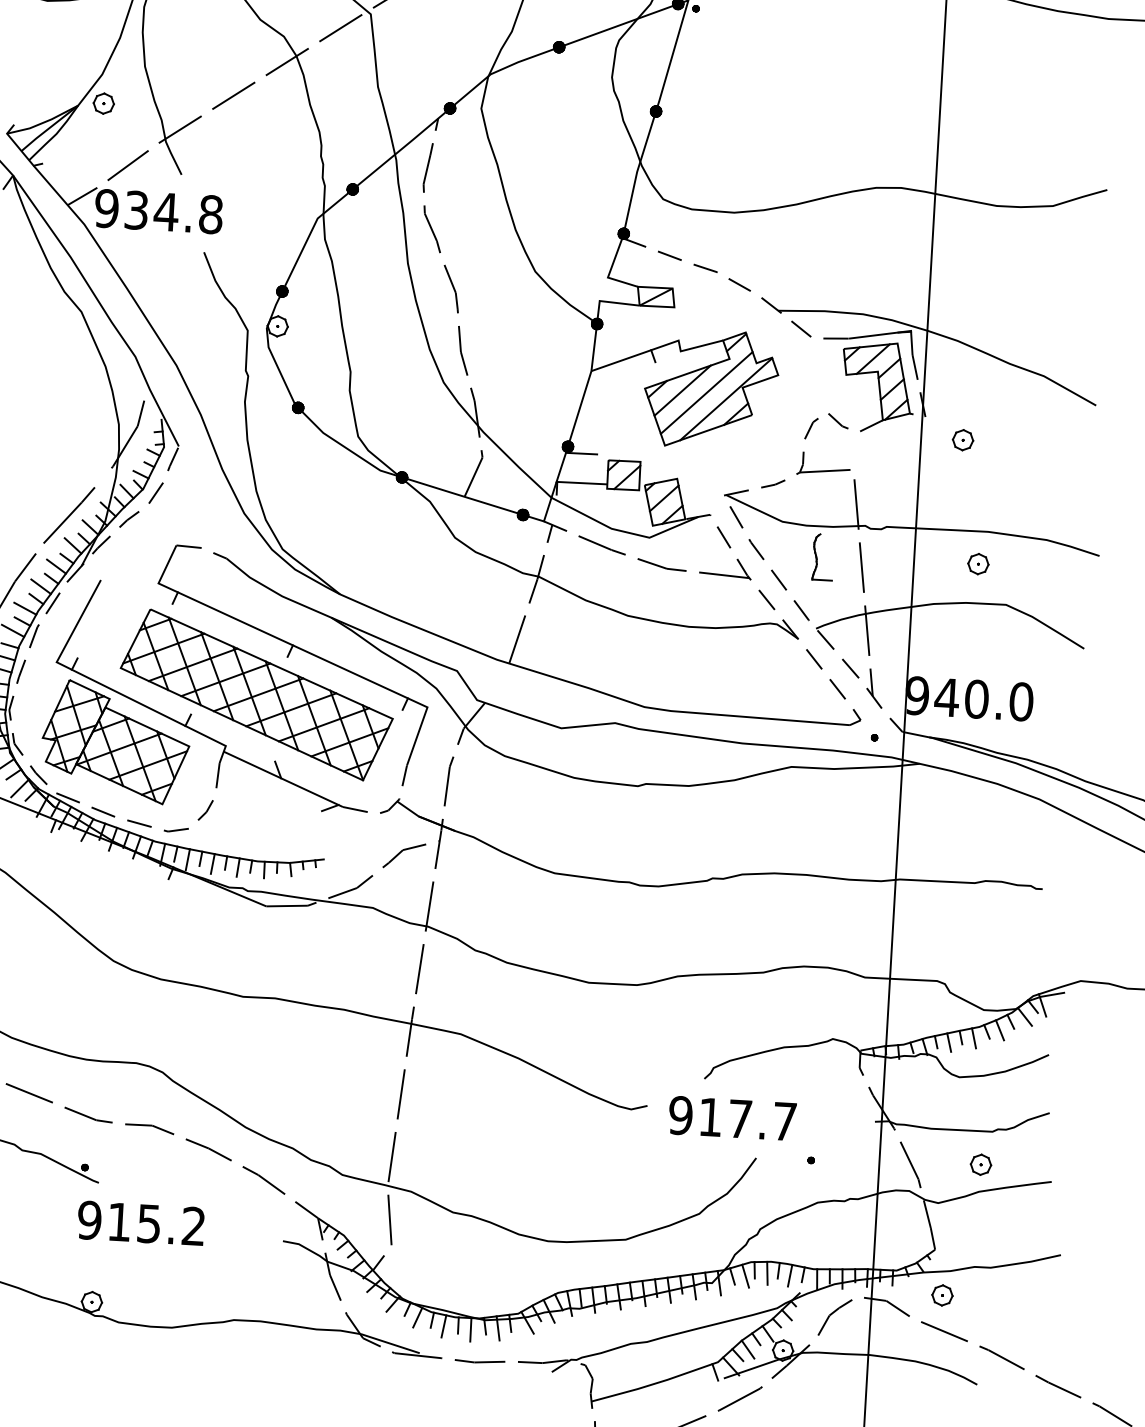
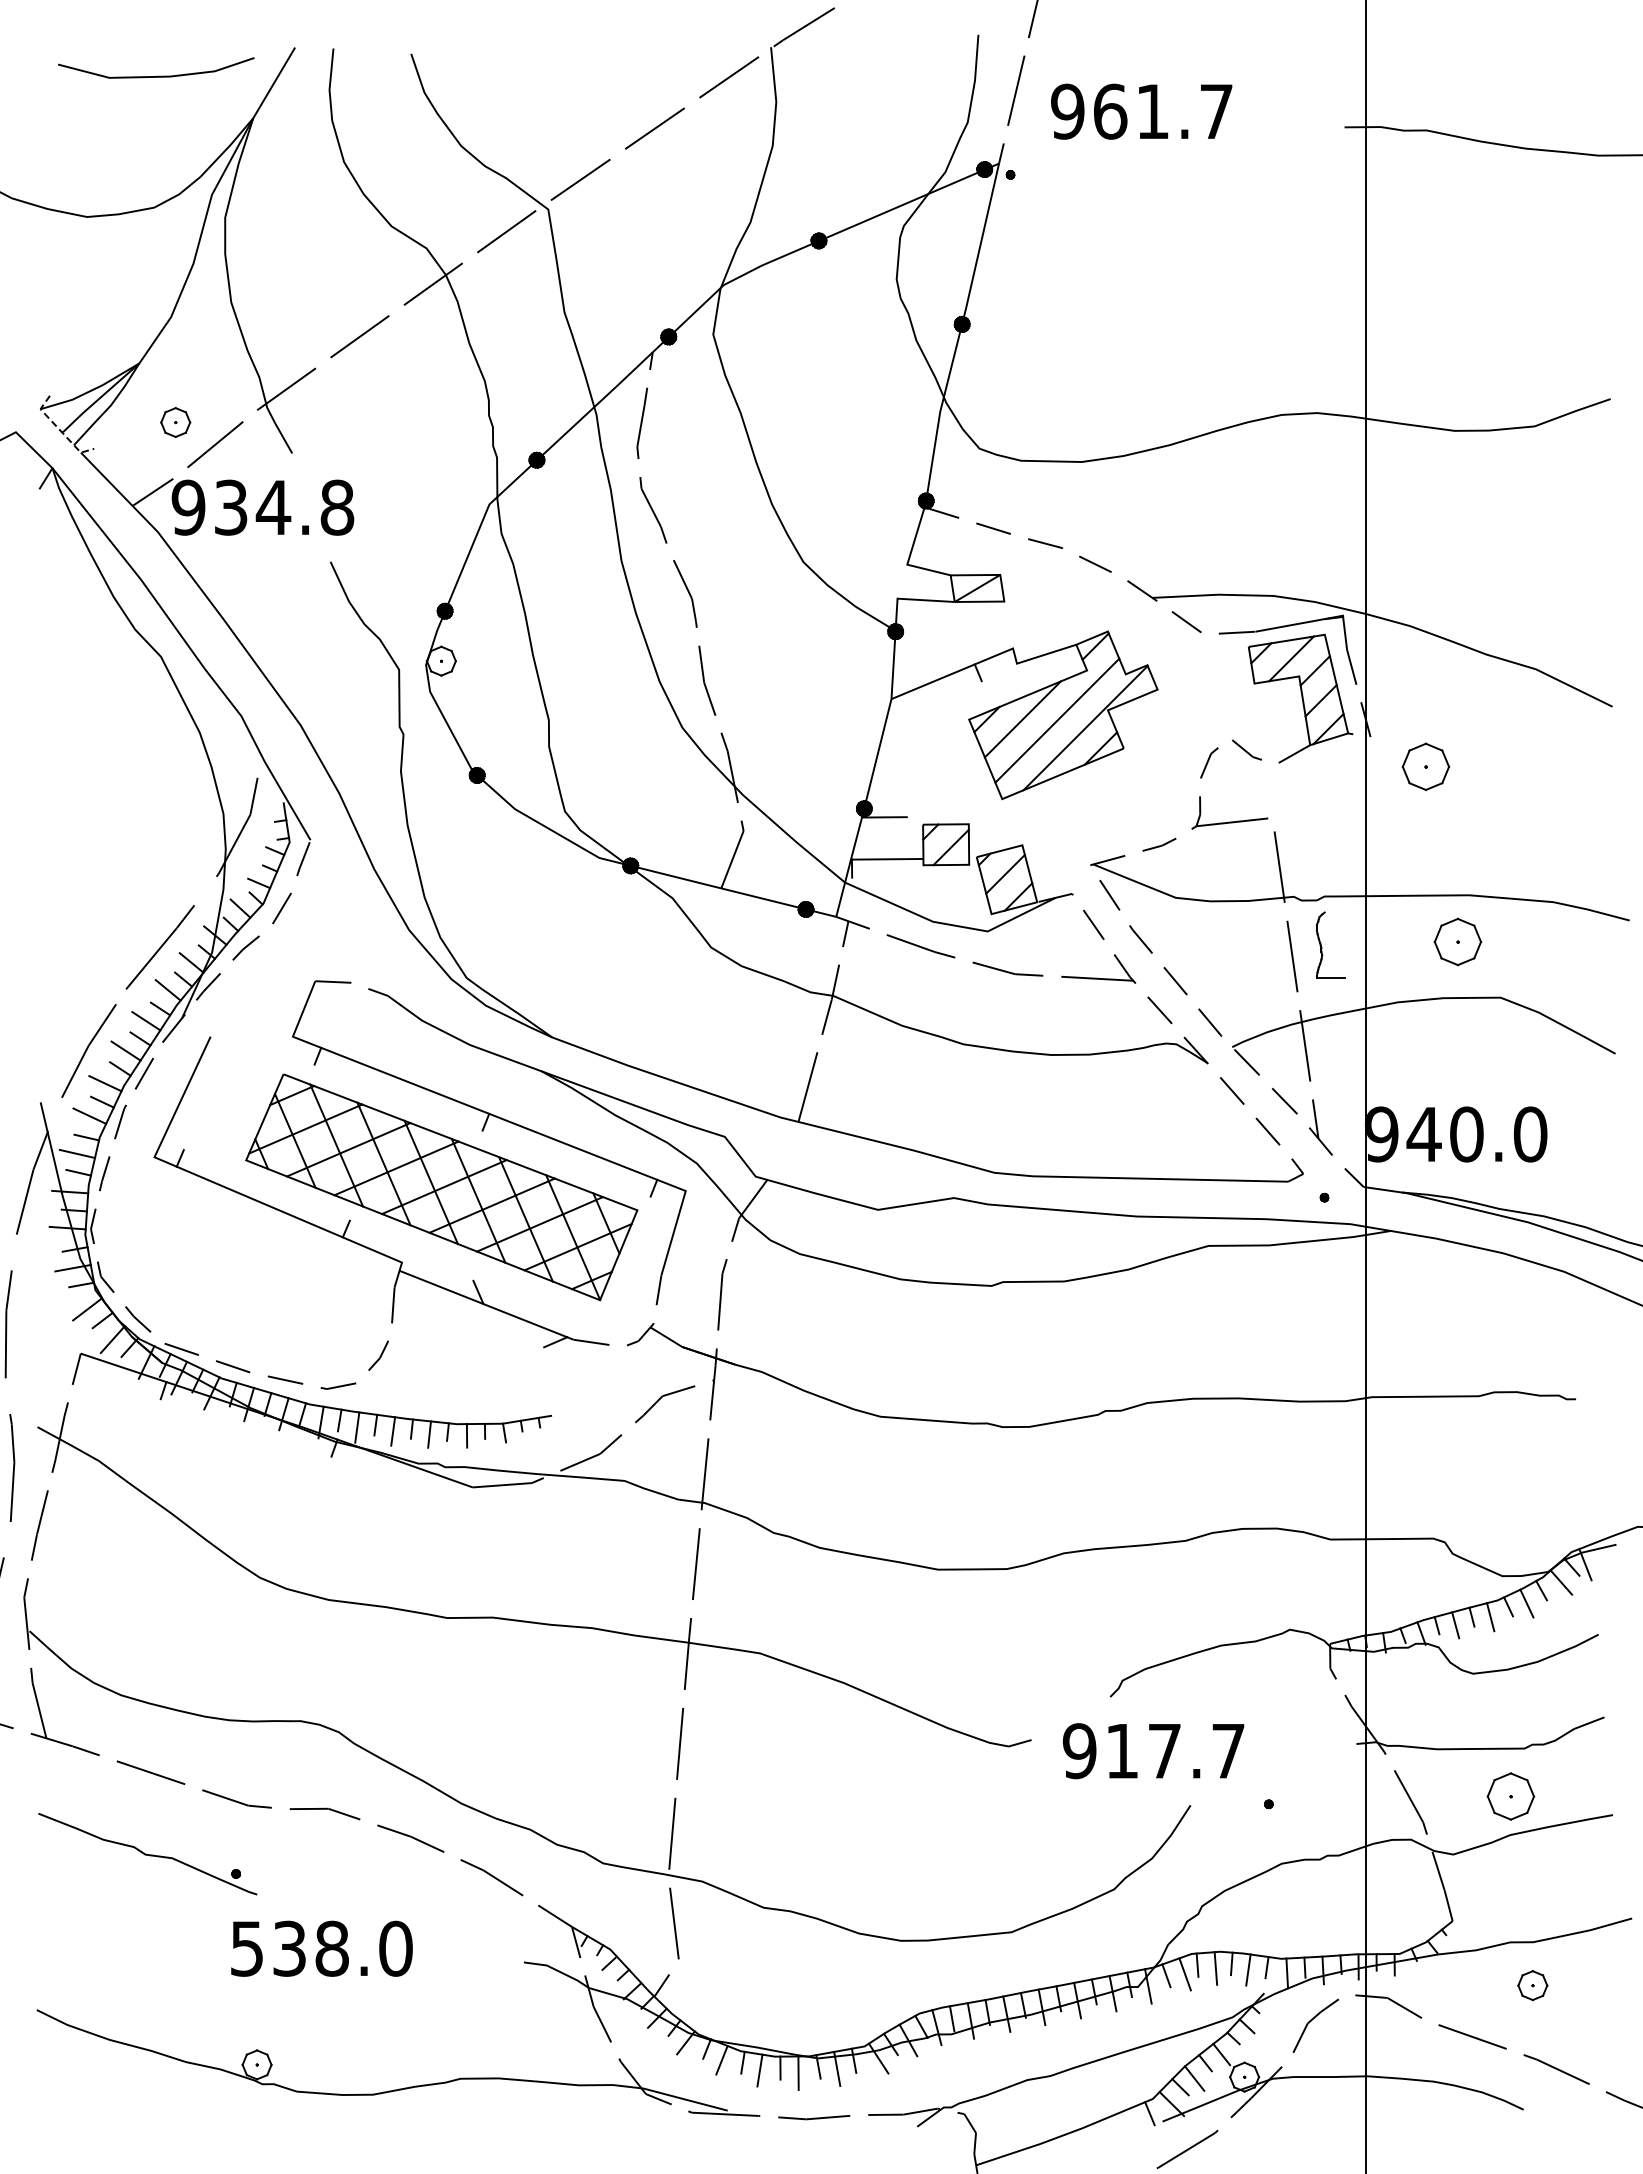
part: (103, 103) -> (175, 422), moved
line: (20, 149) -> (60, 430), solid -> dashed
part: (962, 439) -> (1425, 766), size x1.6
part: (817, 558) -> (1322, 947), moved
part: (978, 563) -> (1457, 941), size x1.6
part: (115, 741) -> (244, 1265), removed
part: (980, 1164) -> (1510, 1796), size x1.6
text: (141, 1223) -> (321, 1948), 915.2 -> 538.0
part: (942, 1295) -> (1532, 1985), moved

